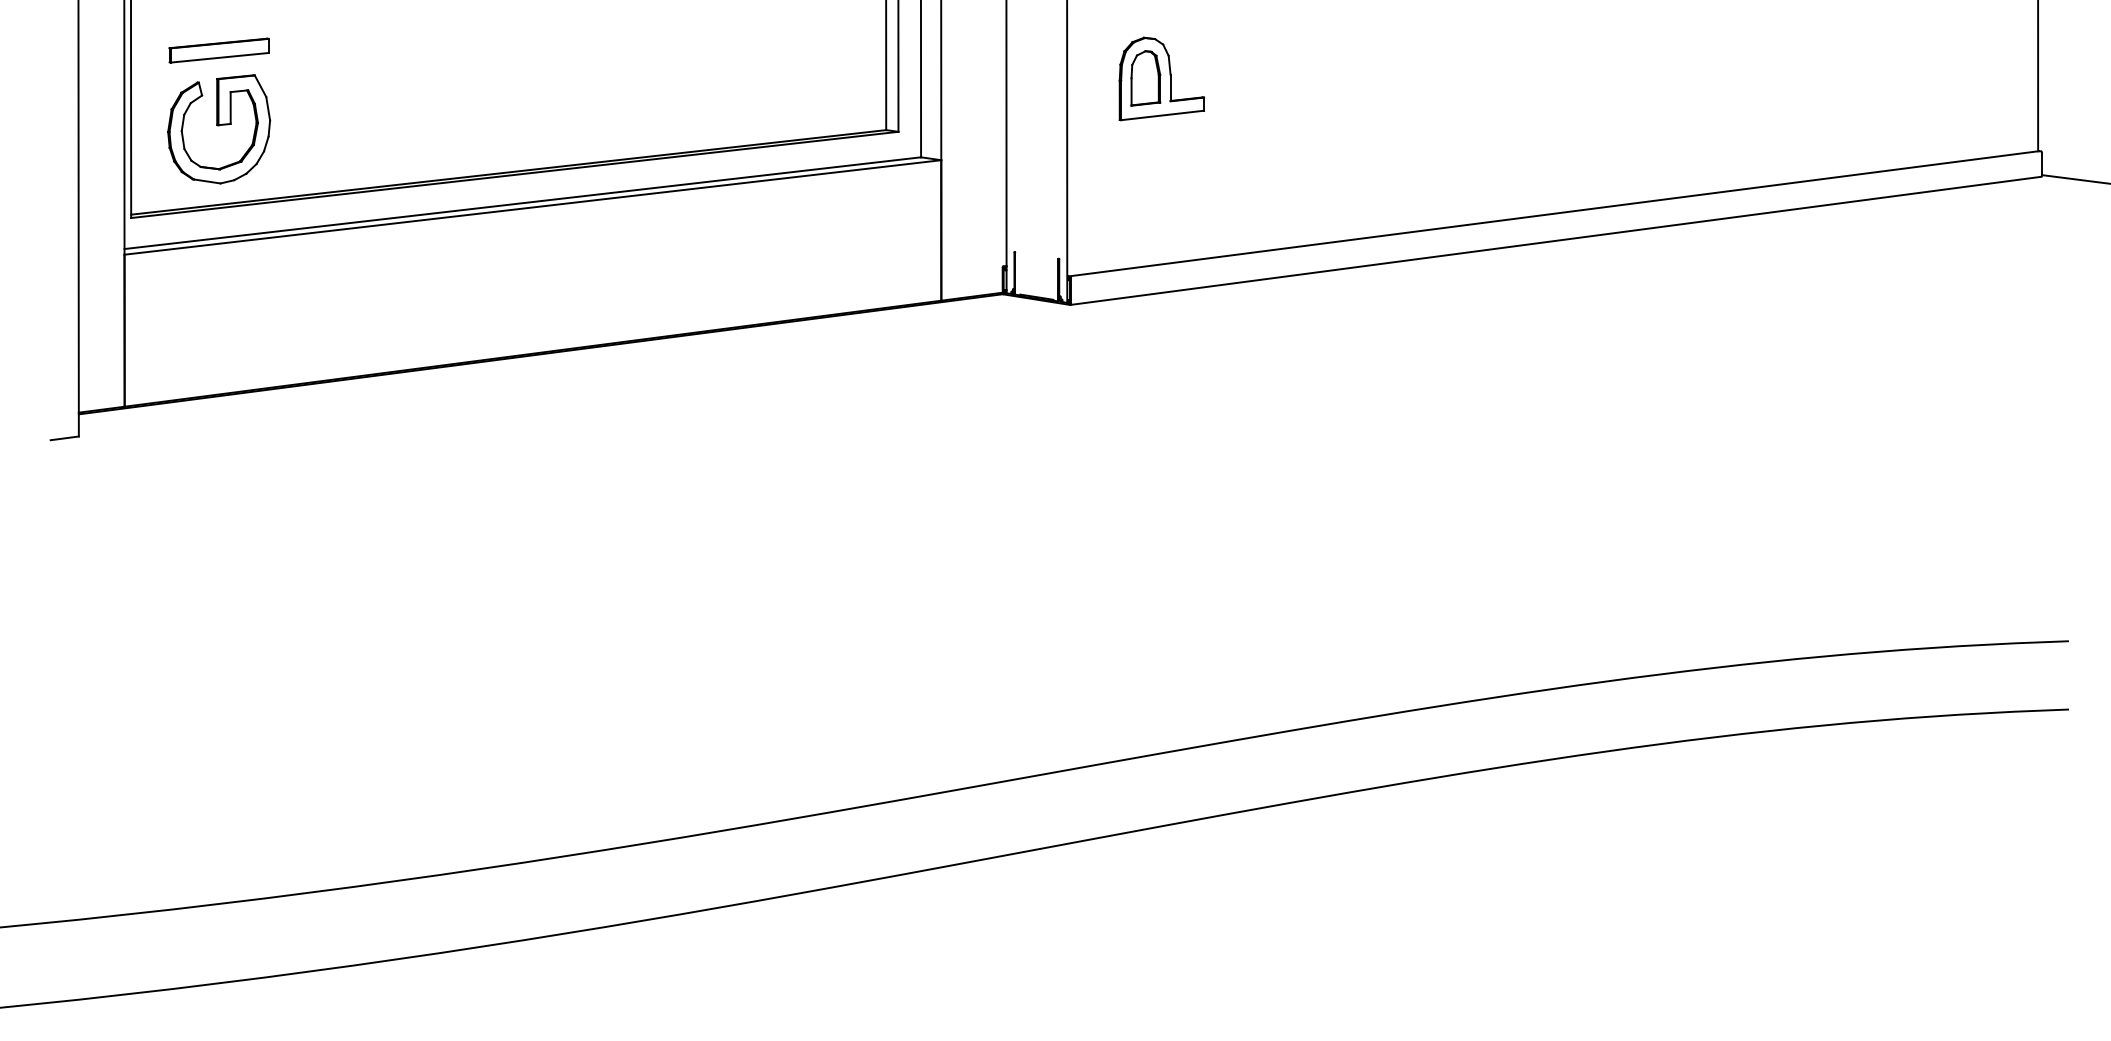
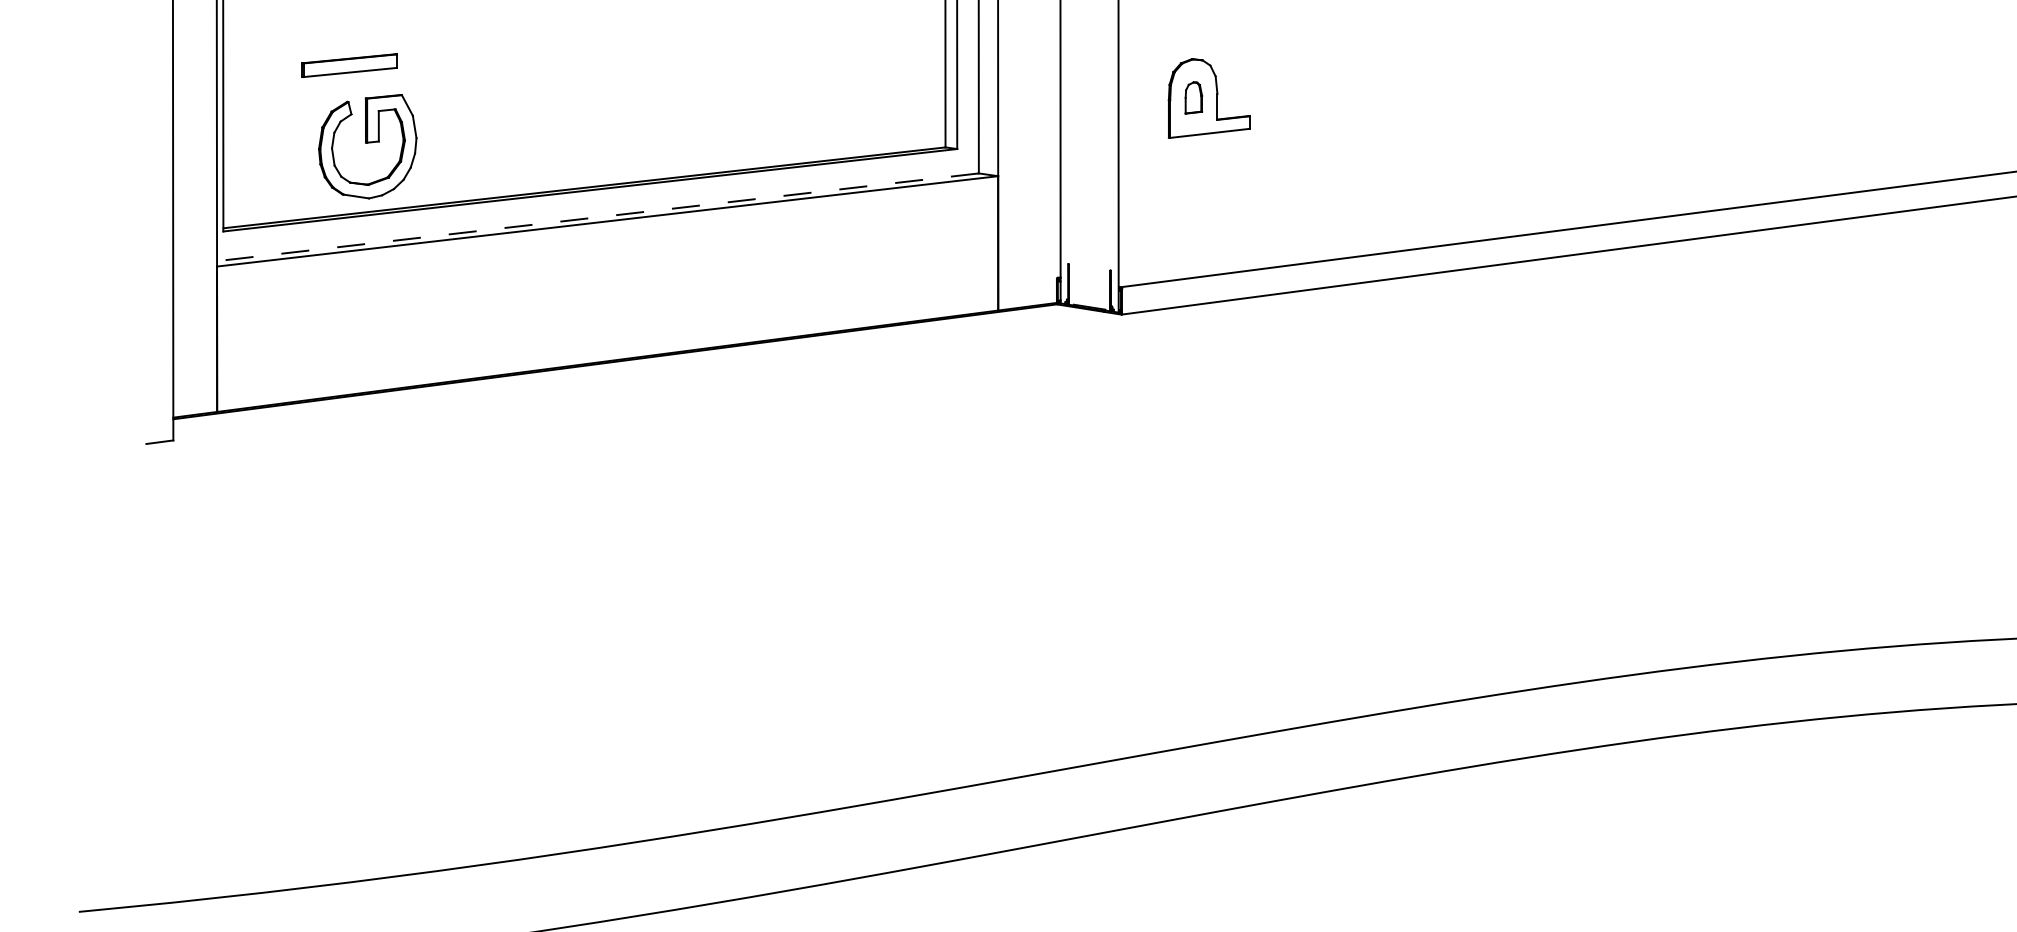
part: (218, 50) -> (348, 65), moved
part: (1145, 78) -> (1193, 98), size x0.6
part: (219, 129) -> (368, 146), moved
line: (522, 203) -> (597, 217), solid -> dashed

